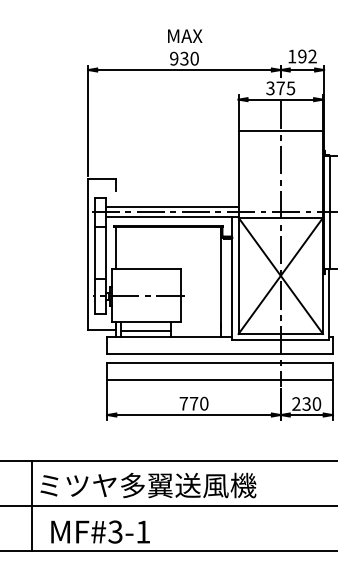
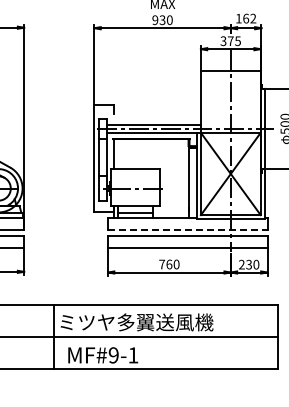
text: (302, 56) -> (246, 18), 192 -> 162
line: (219, 354) -> (187, 229), solid -> dashed
text: (194, 403) -> (169, 264), 770 -> 760
text: (115, 532) -> (113, 355), MF#3-1 -> MF#9-1

